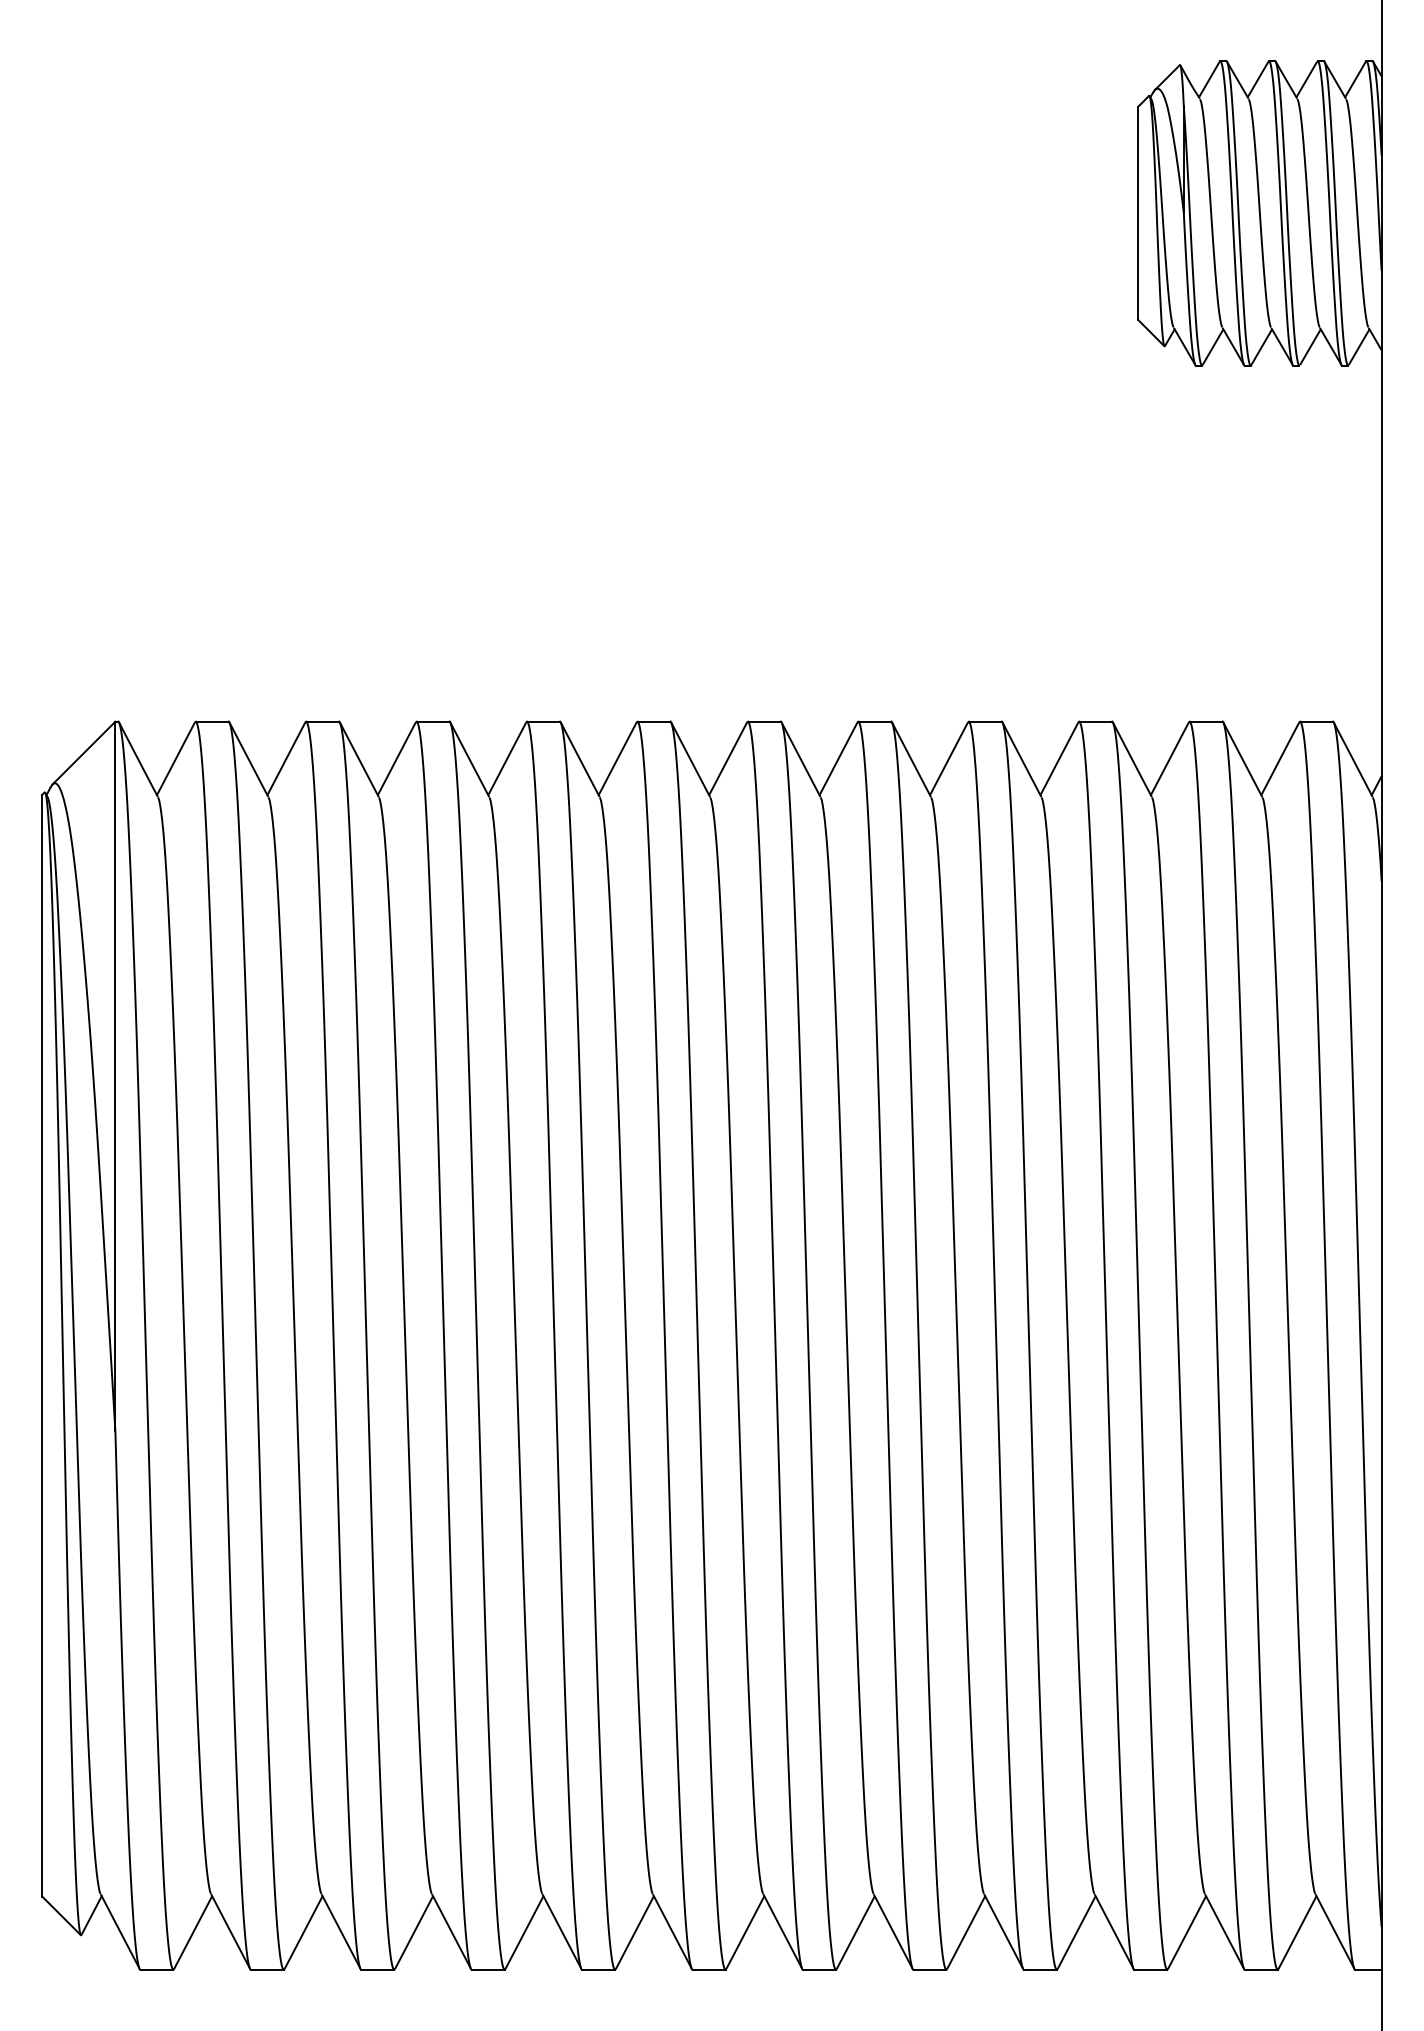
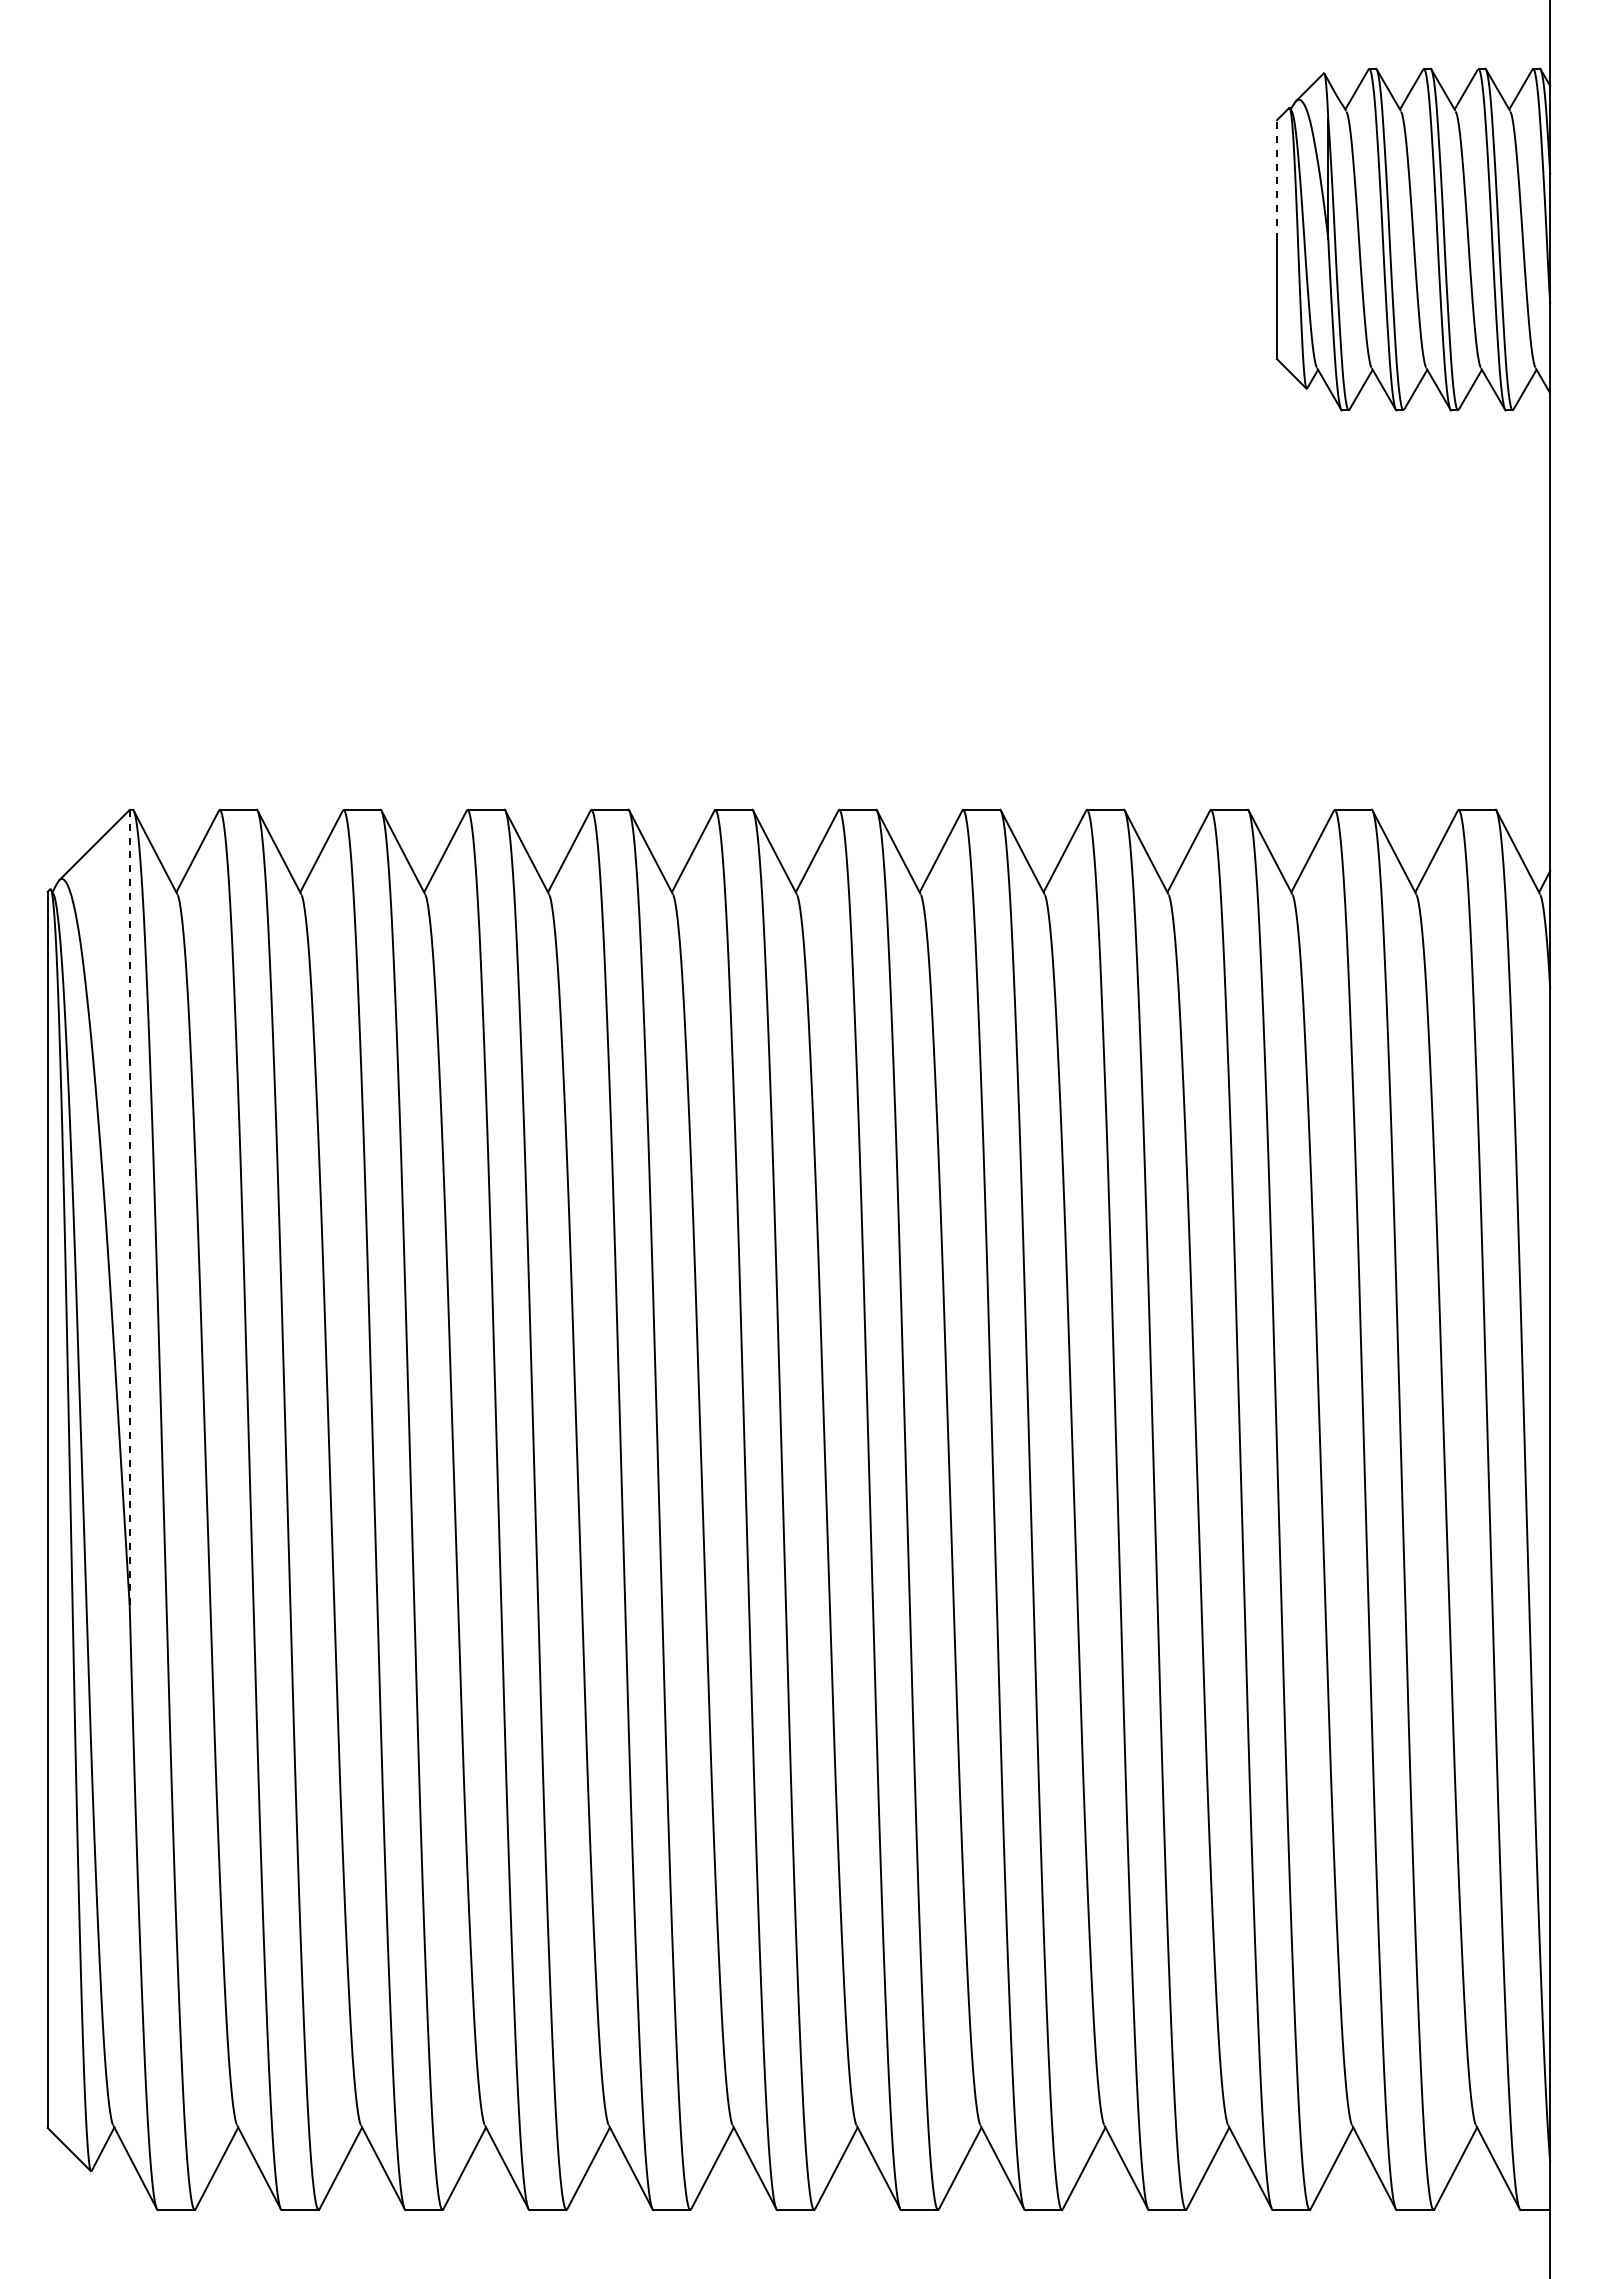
line: (1138, 159) -> (1277, 179), solid -> dashed
line: (115, 1077) -> (129, 1208), solid -> dashed

